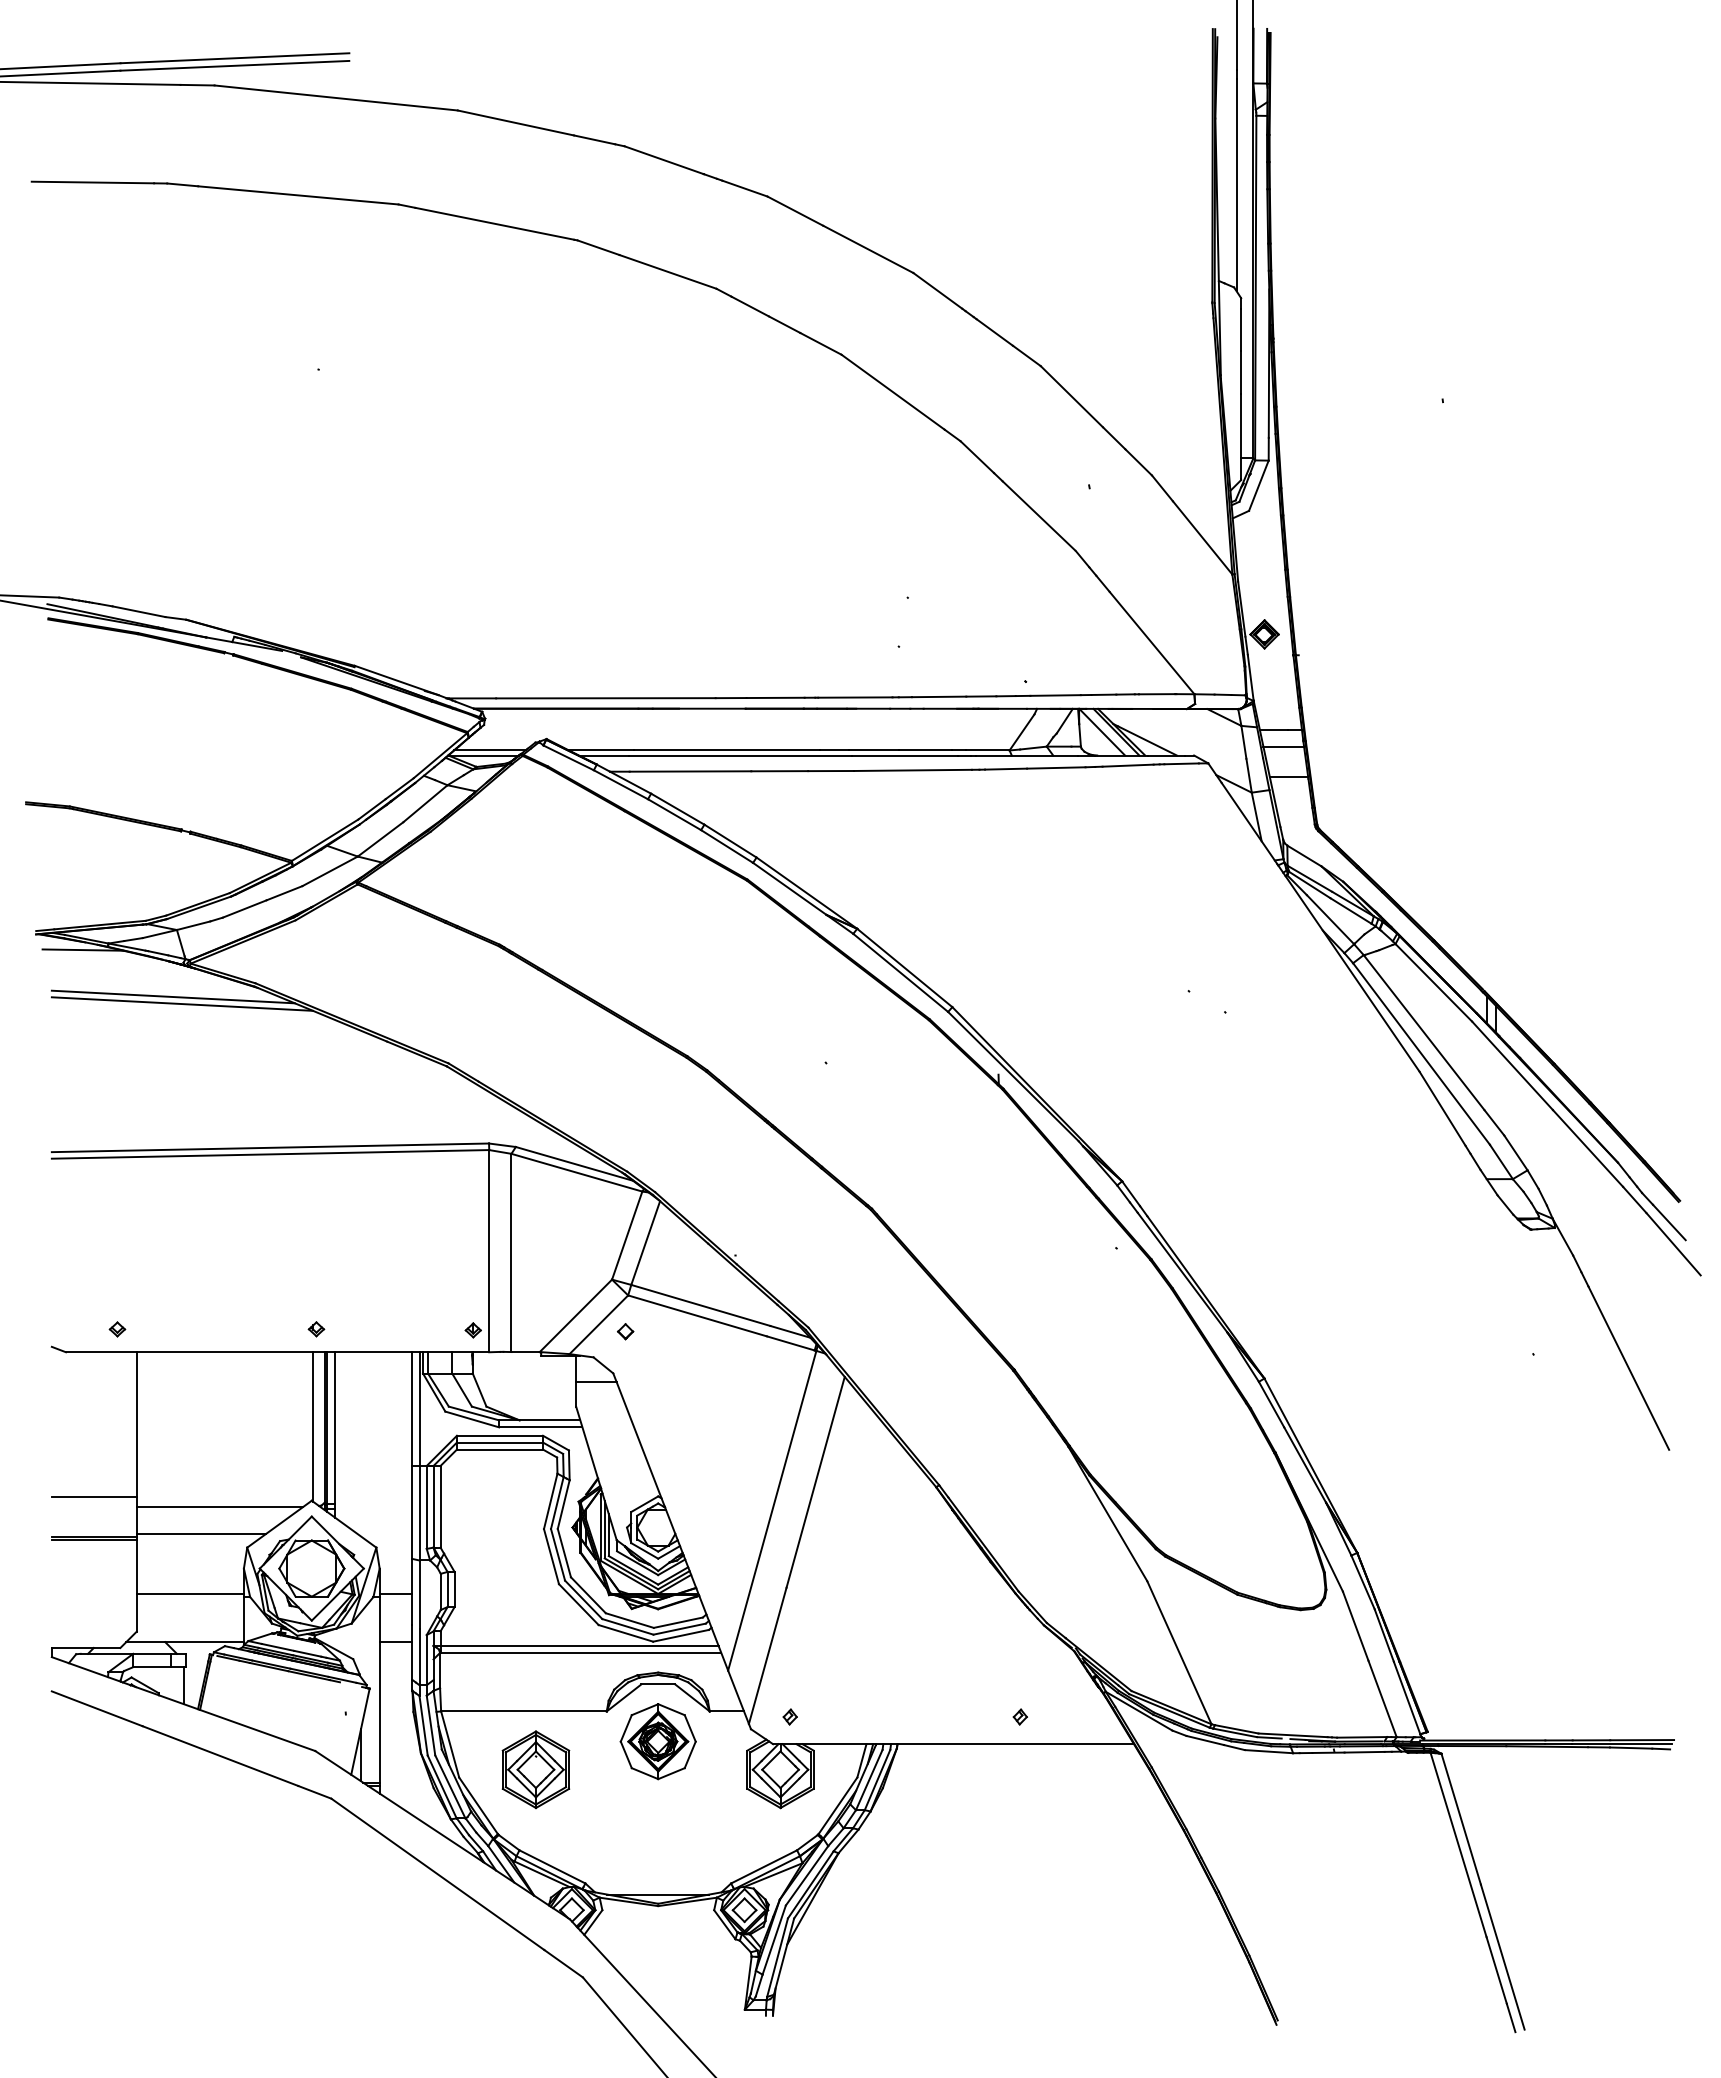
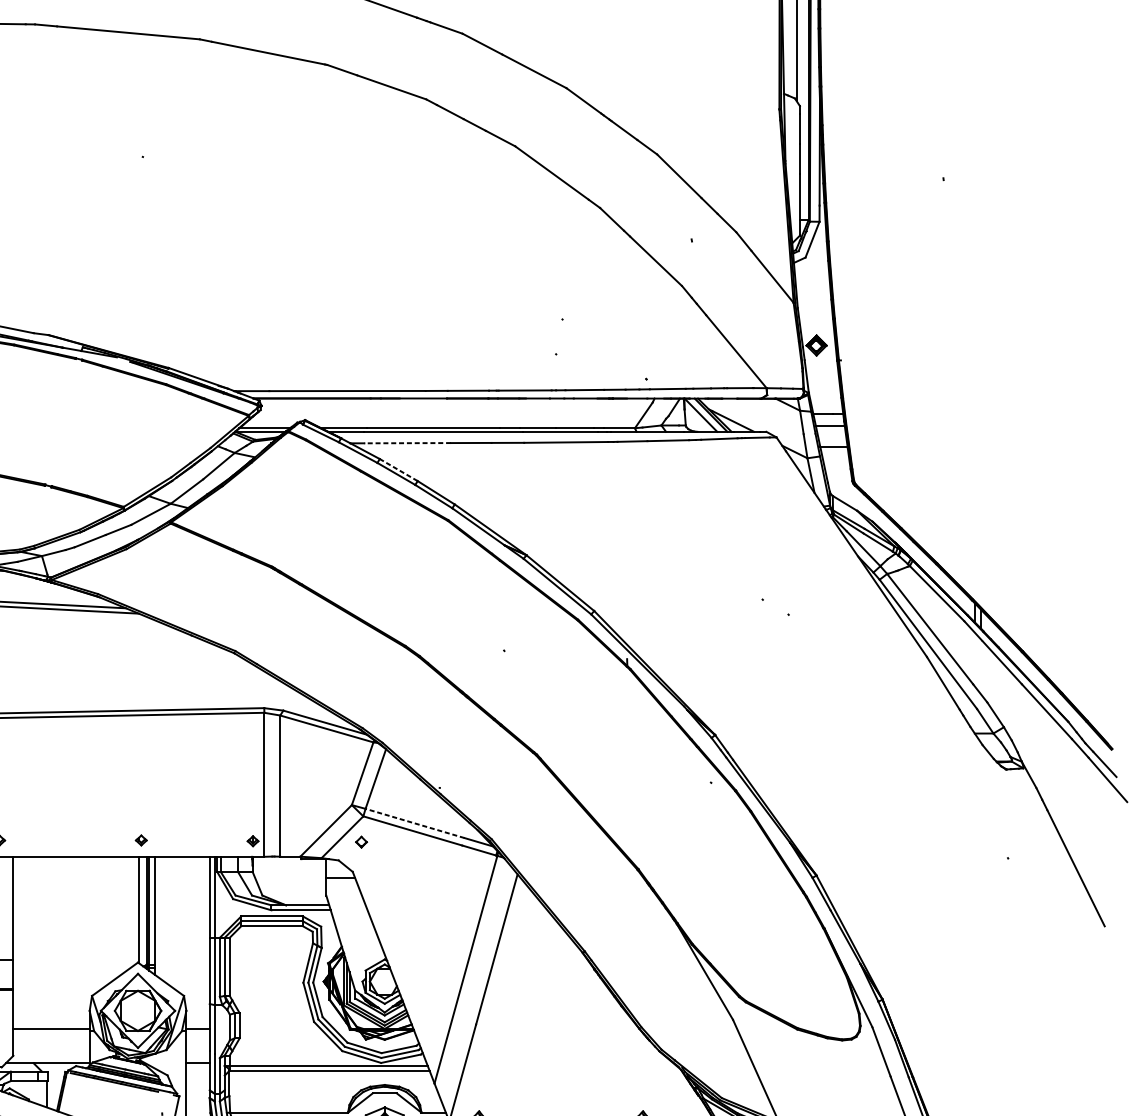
line: (690, 771) -> (407, 443), solid -> dashed
line: (677, 809) -> (398, 470), solid -> dashed
line: (700, 1305) -> (414, 823), solid -> dashed
line: (219, 1506) -> (72, 966), removed
line: (200, 1534) -> (58, 986), removed

